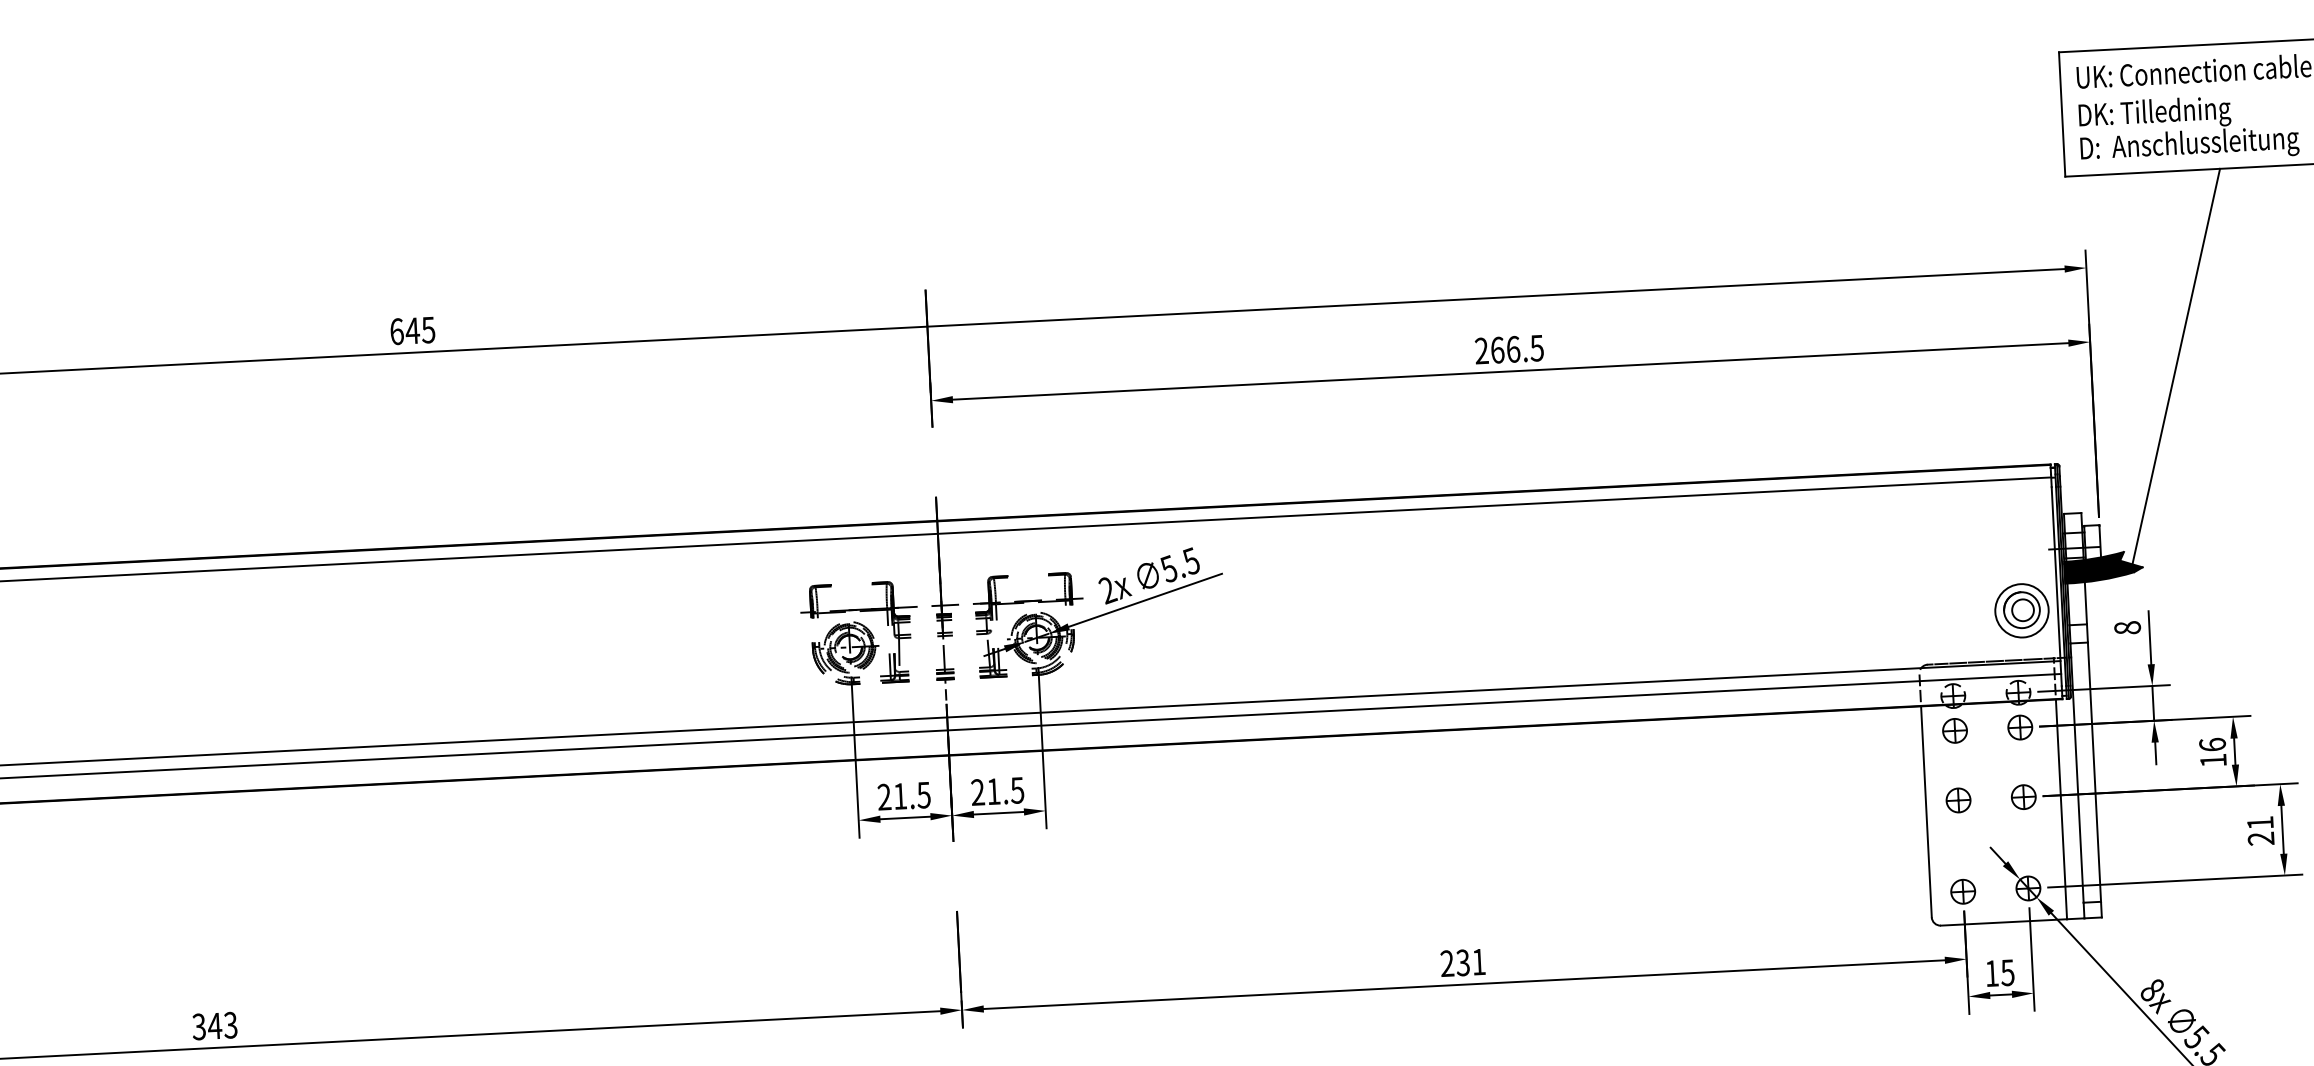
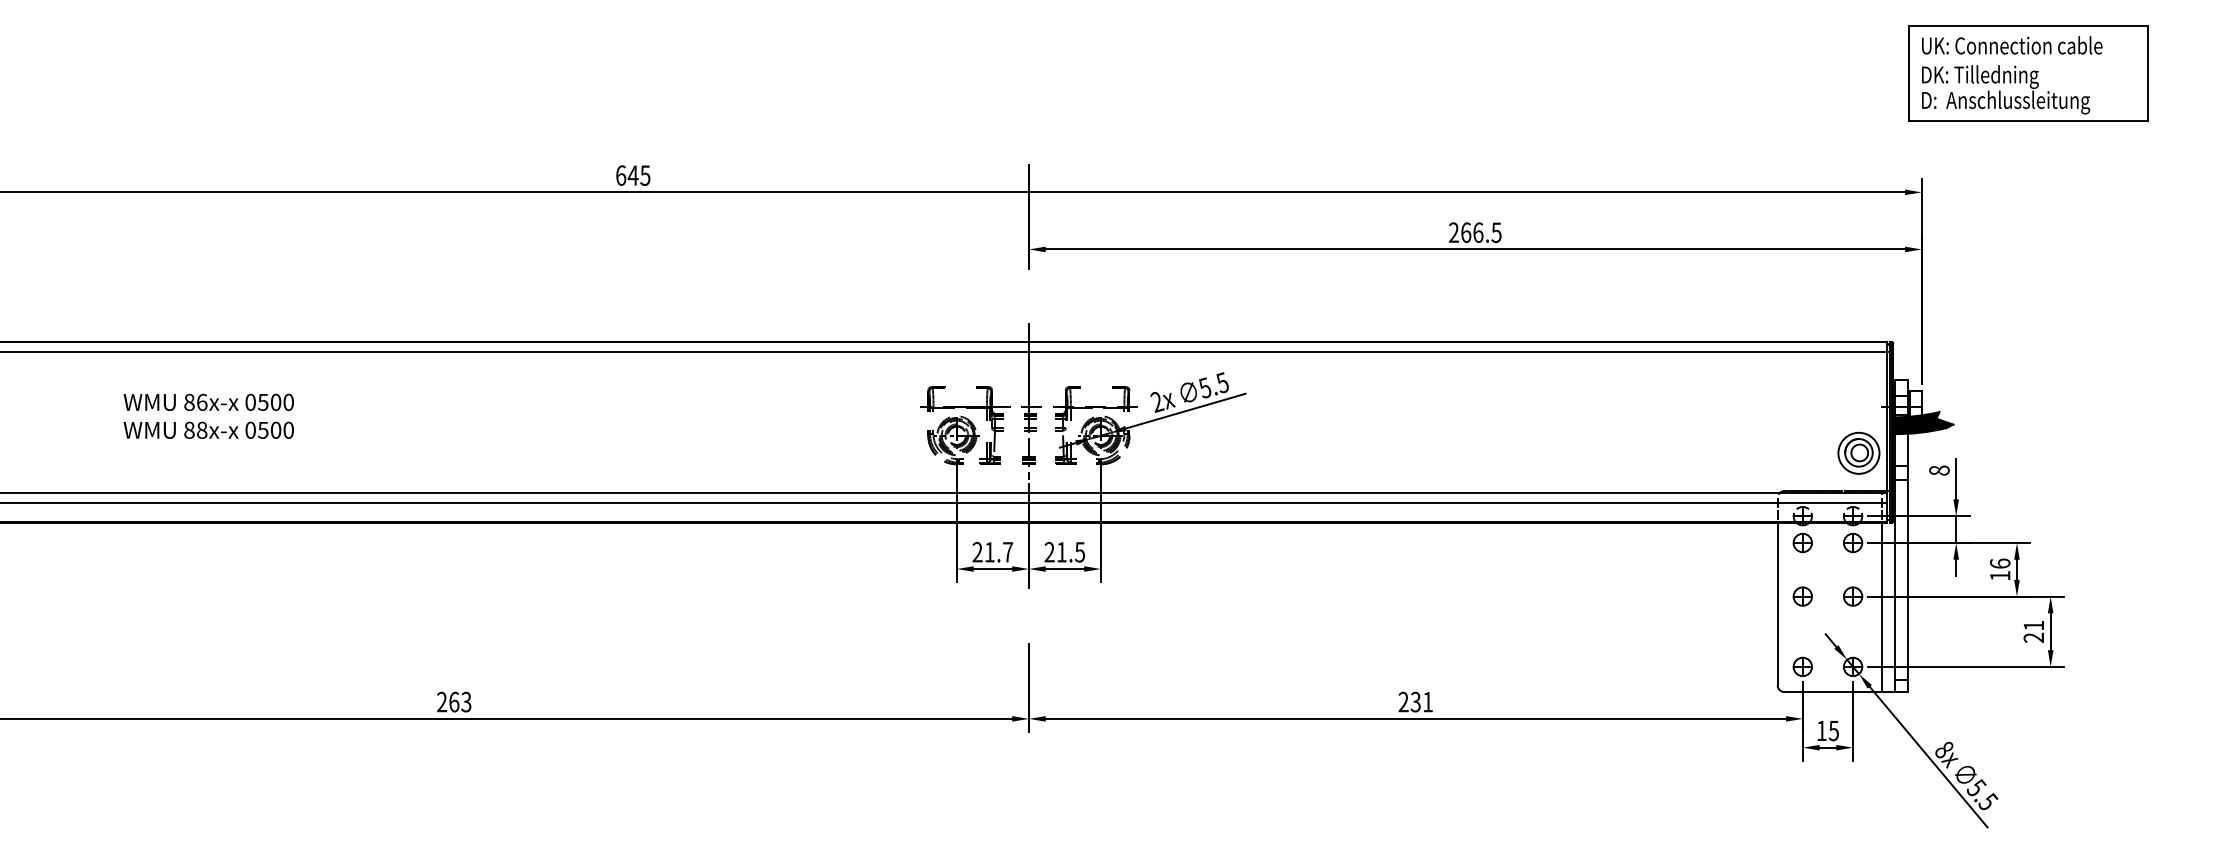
line: (2175, 369) -> (1986, 273), removed
text: (924, 795) -> (1008, 552), 21.5 -> 21.7
text: (206, 1025) -> (447, 701), 343 -> 263

